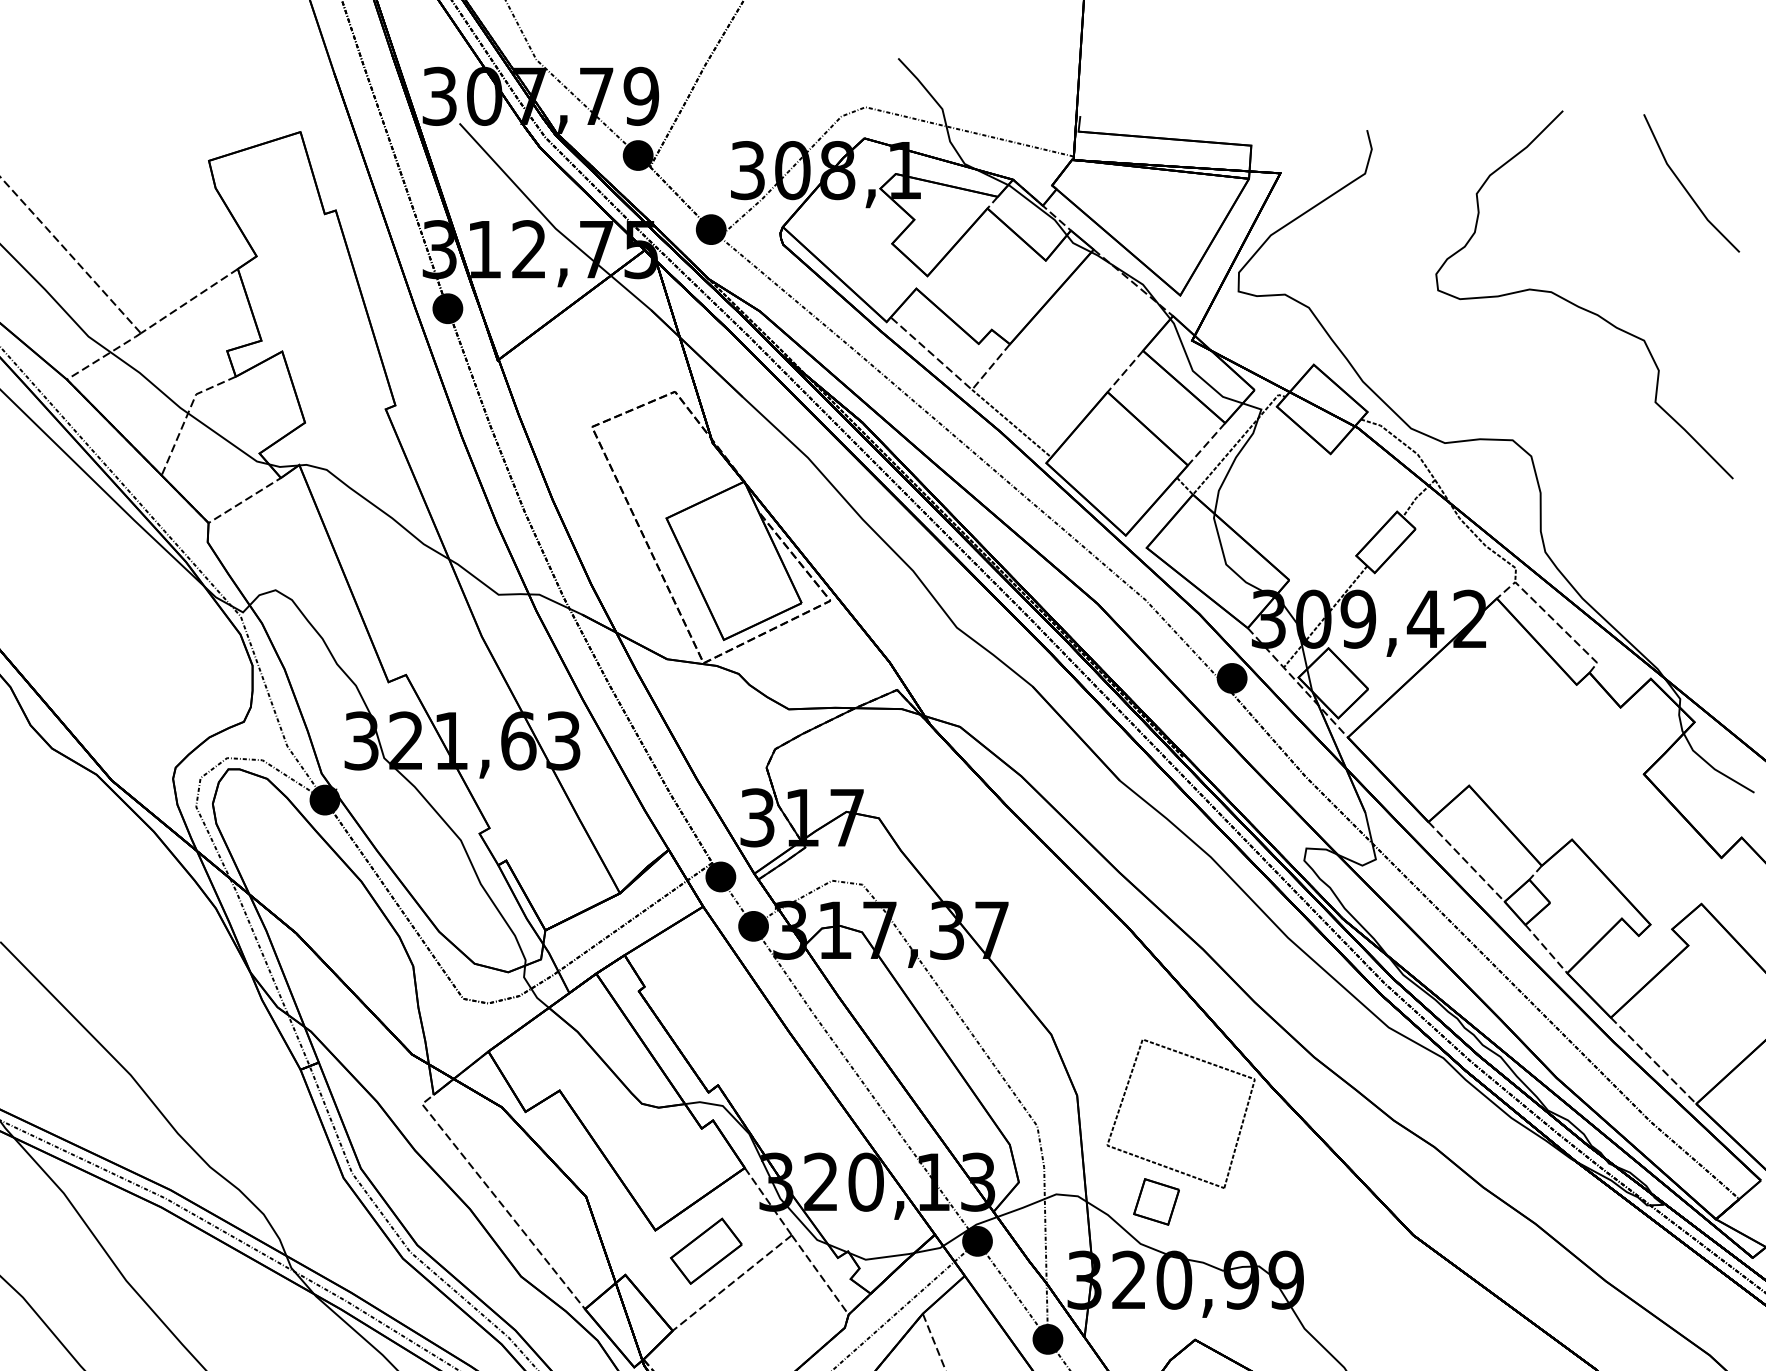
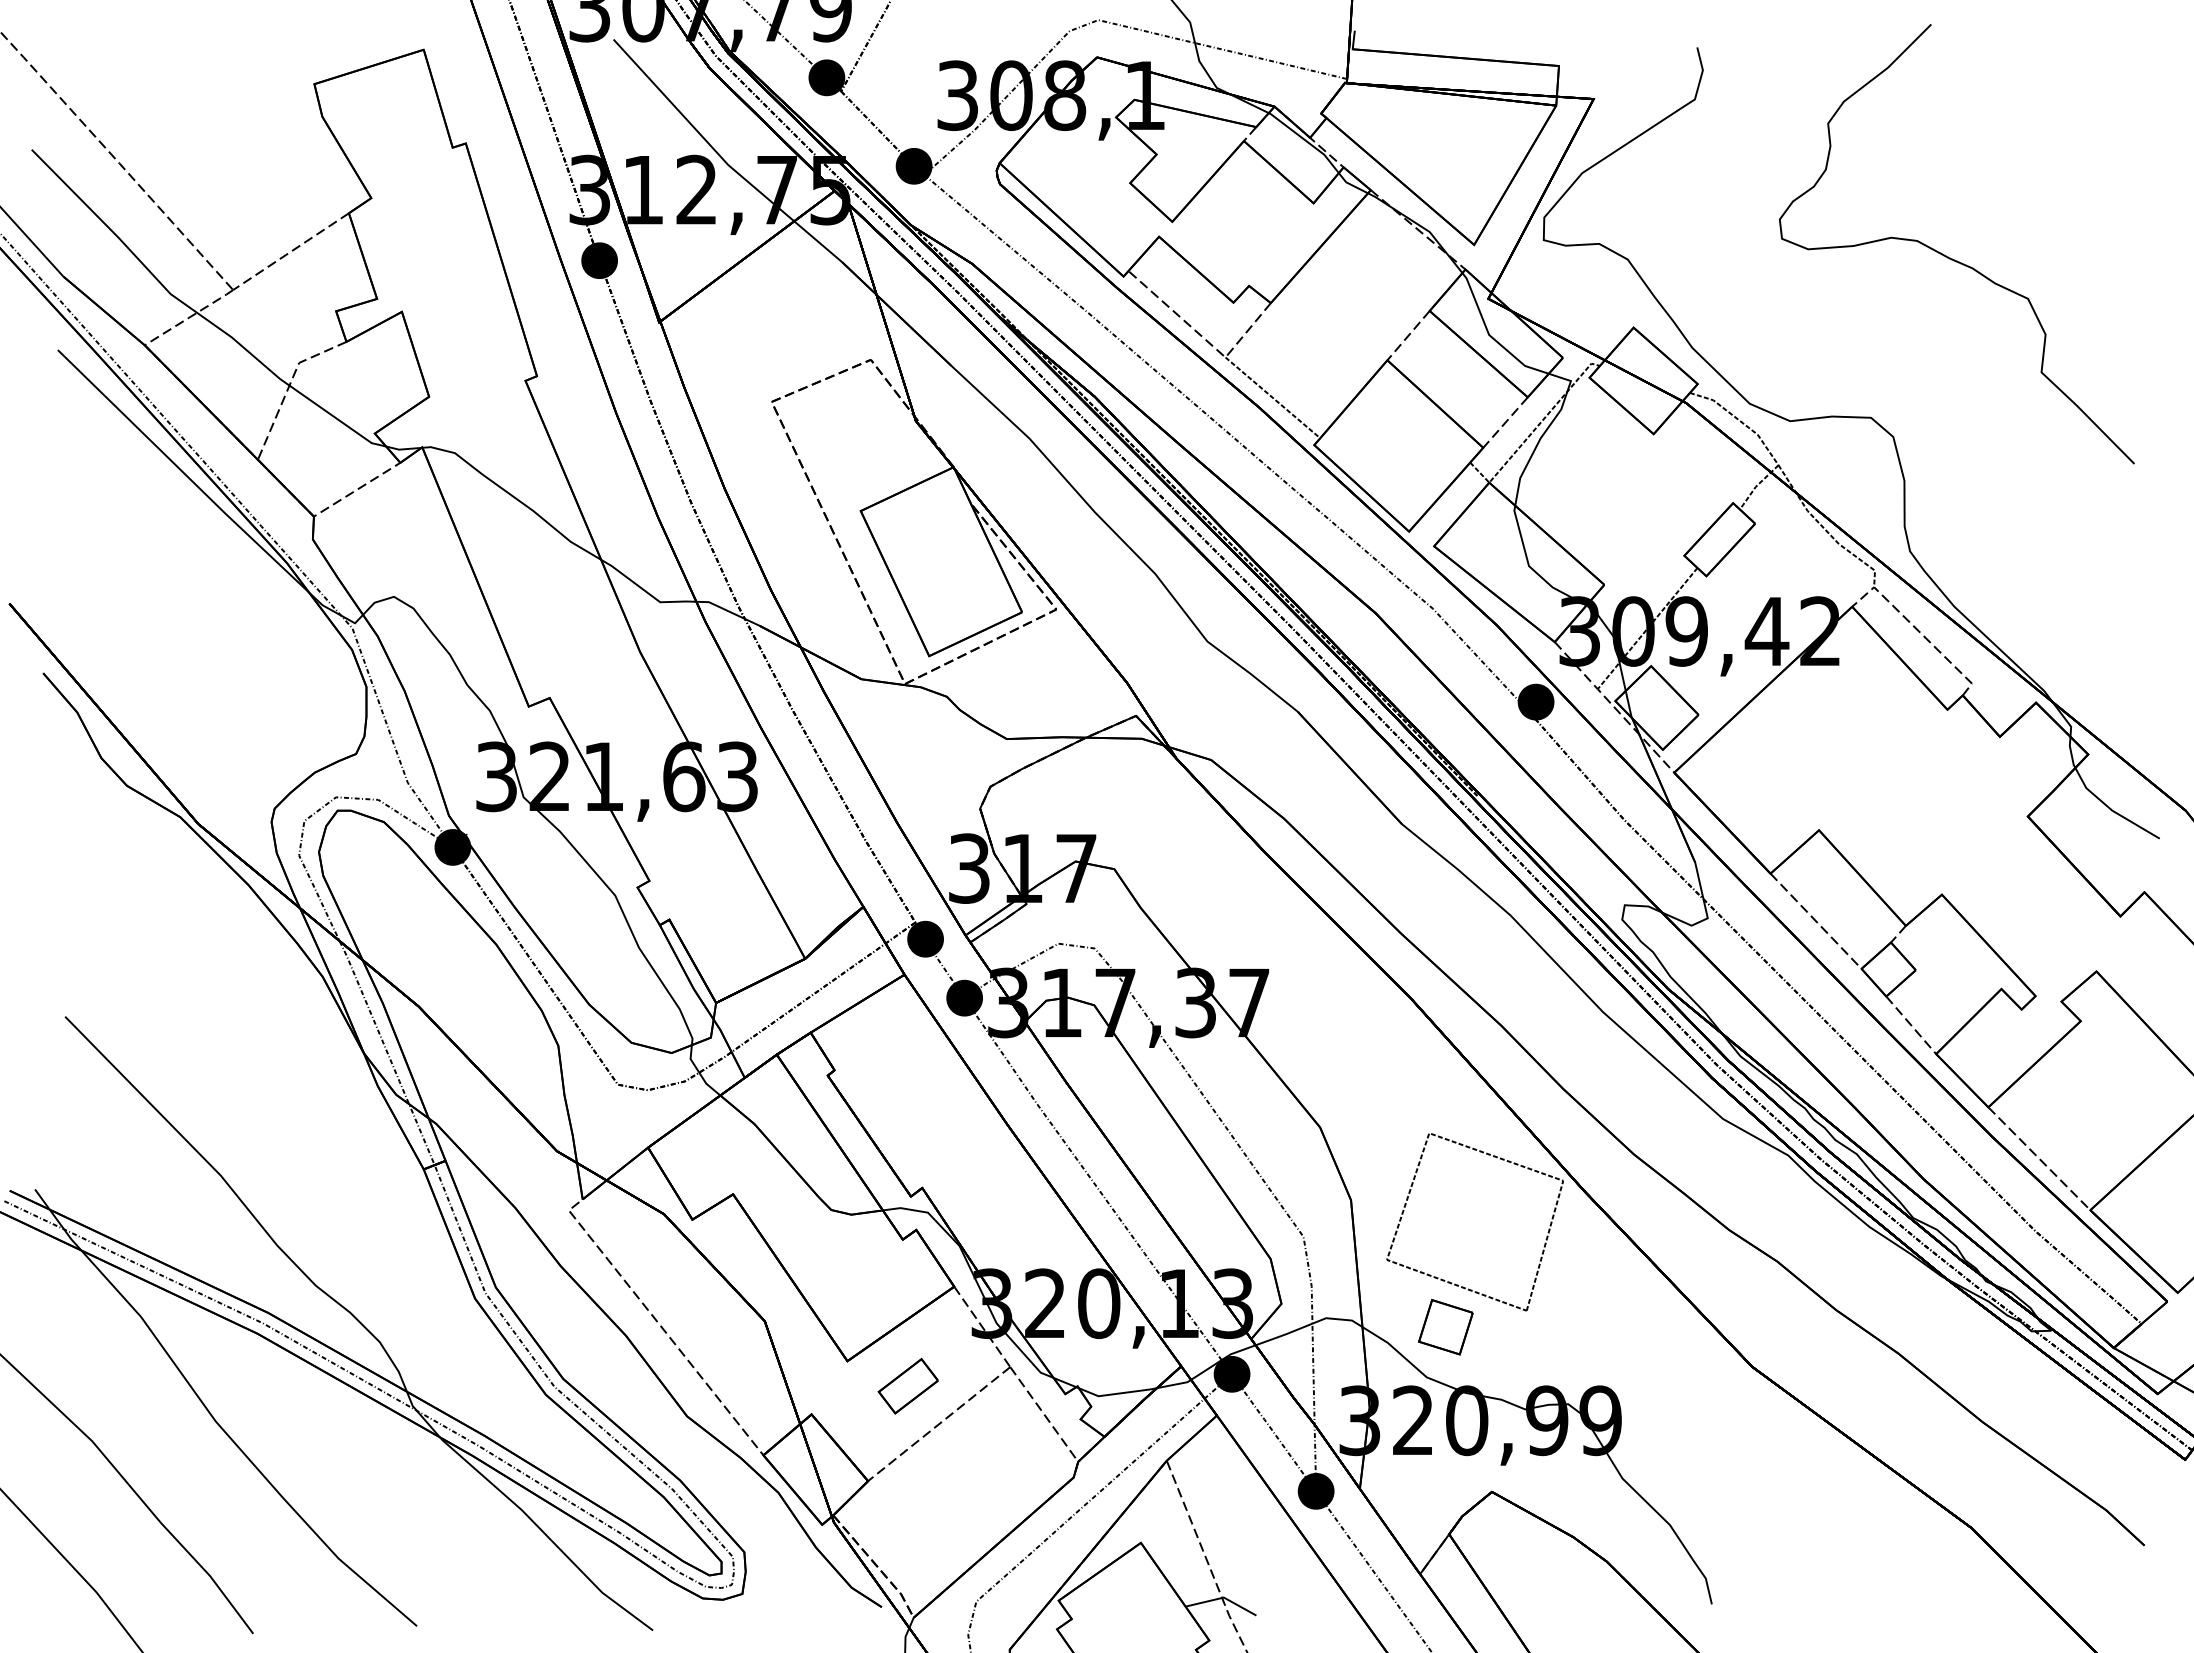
part: (1685, 187) -> (2077, 116), removed
part: (706, 1251) -> (908, 1386), size x0.7

